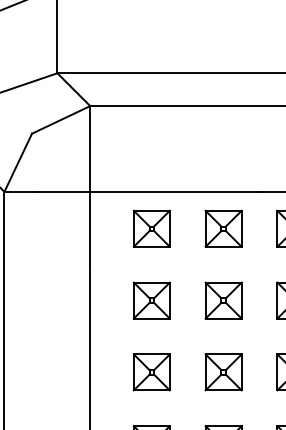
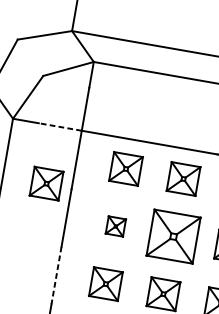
line: (63, 191) -> (60, 126), solid -> dashed
part: (58, 263) -> (46, 183), added
part: (151, 300) -> (115, 226), size x0.6
part: (223, 300) -> (173, 236), size x1.6
line: (90, 372) -> (56, 275), solid -> dashed

